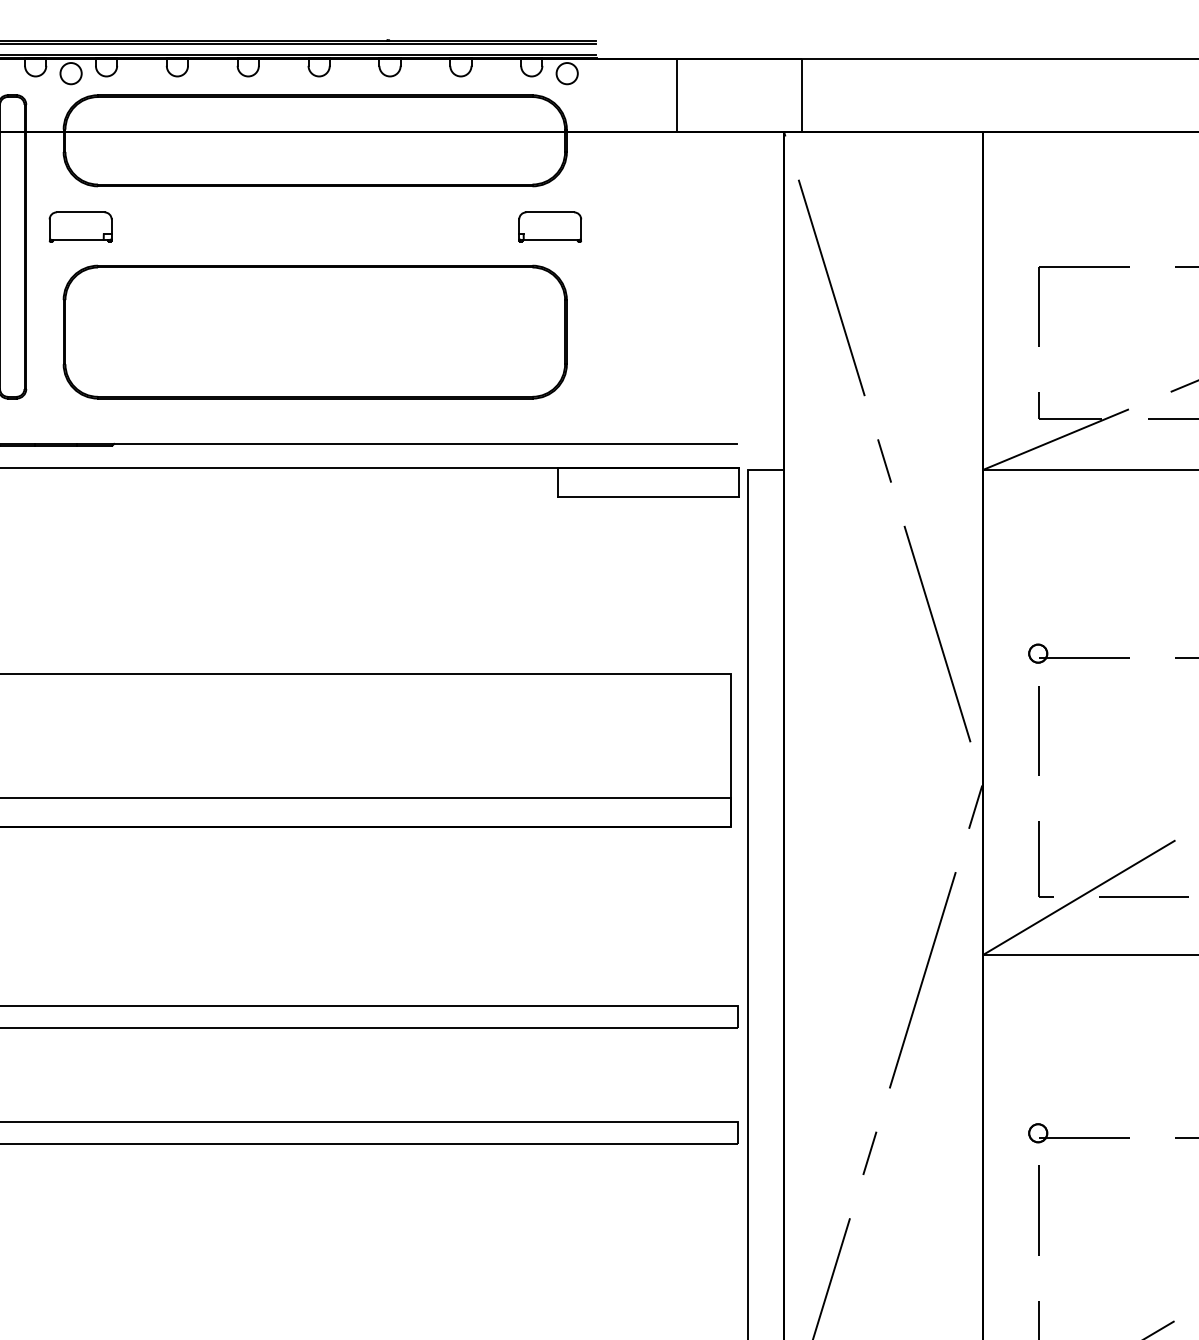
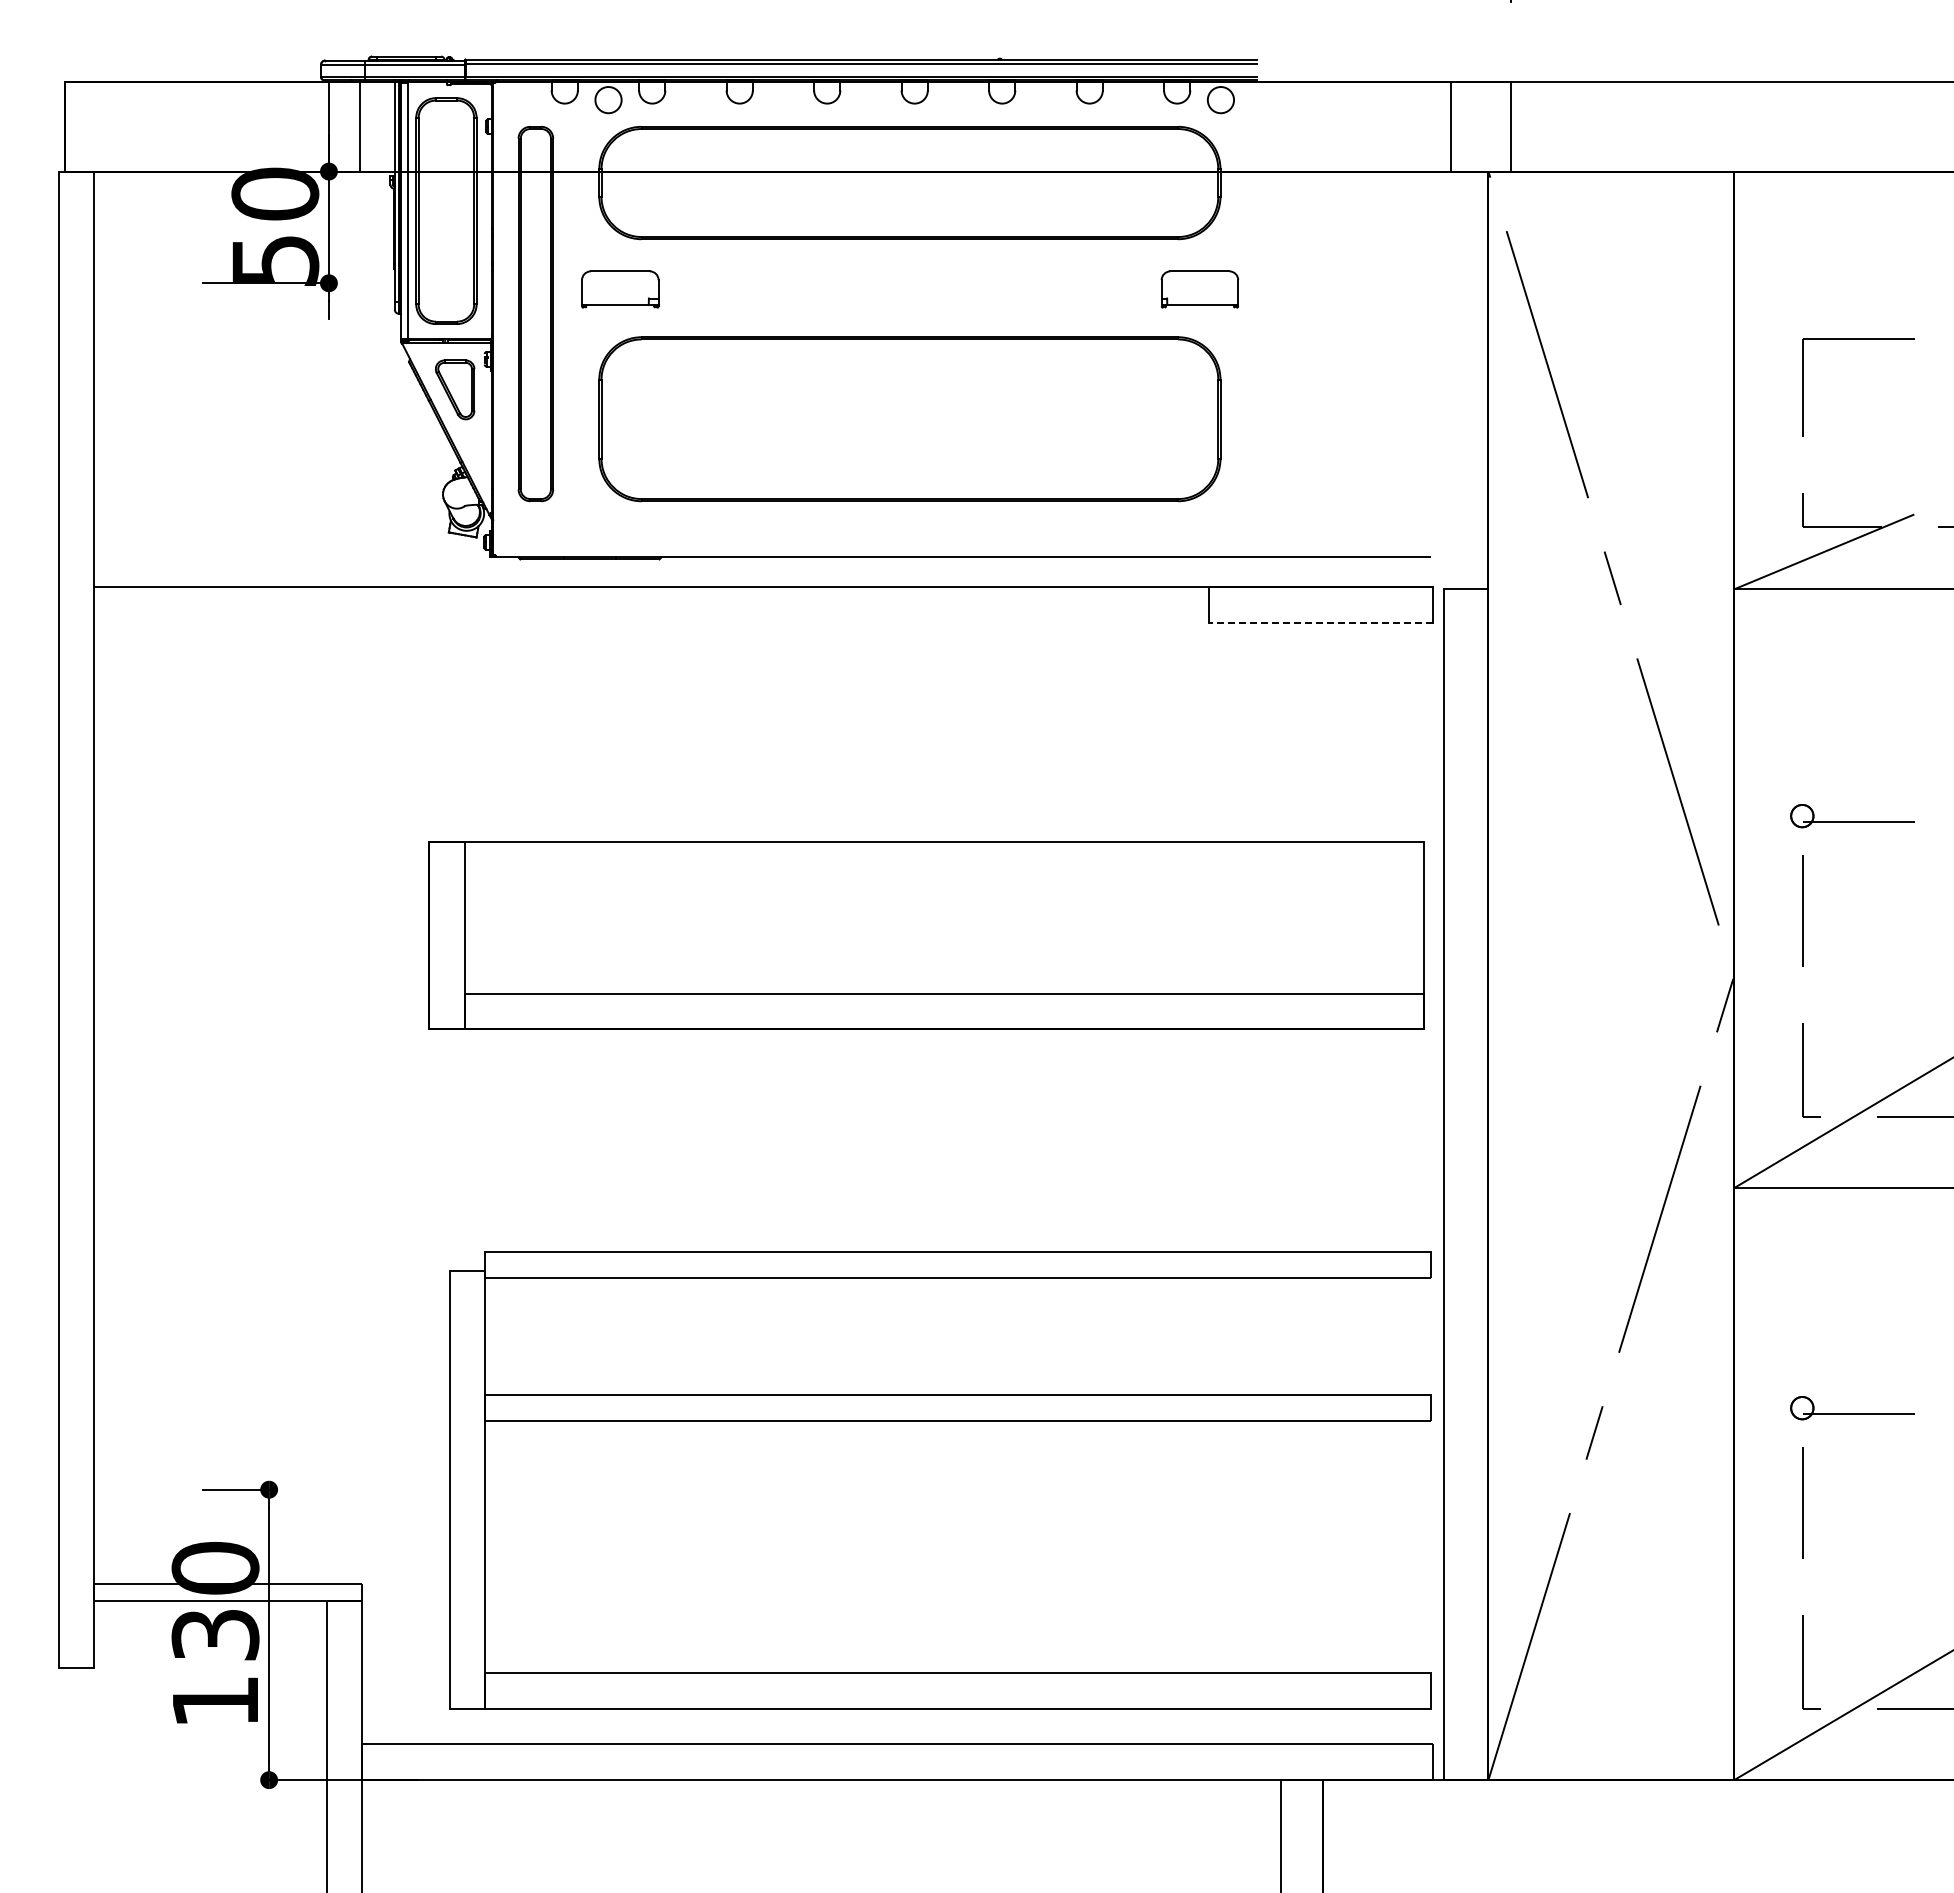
line: (677, 95) -> (1450, 126), moved
line: (647, 496) -> (1320, 622), solid -> dashed

